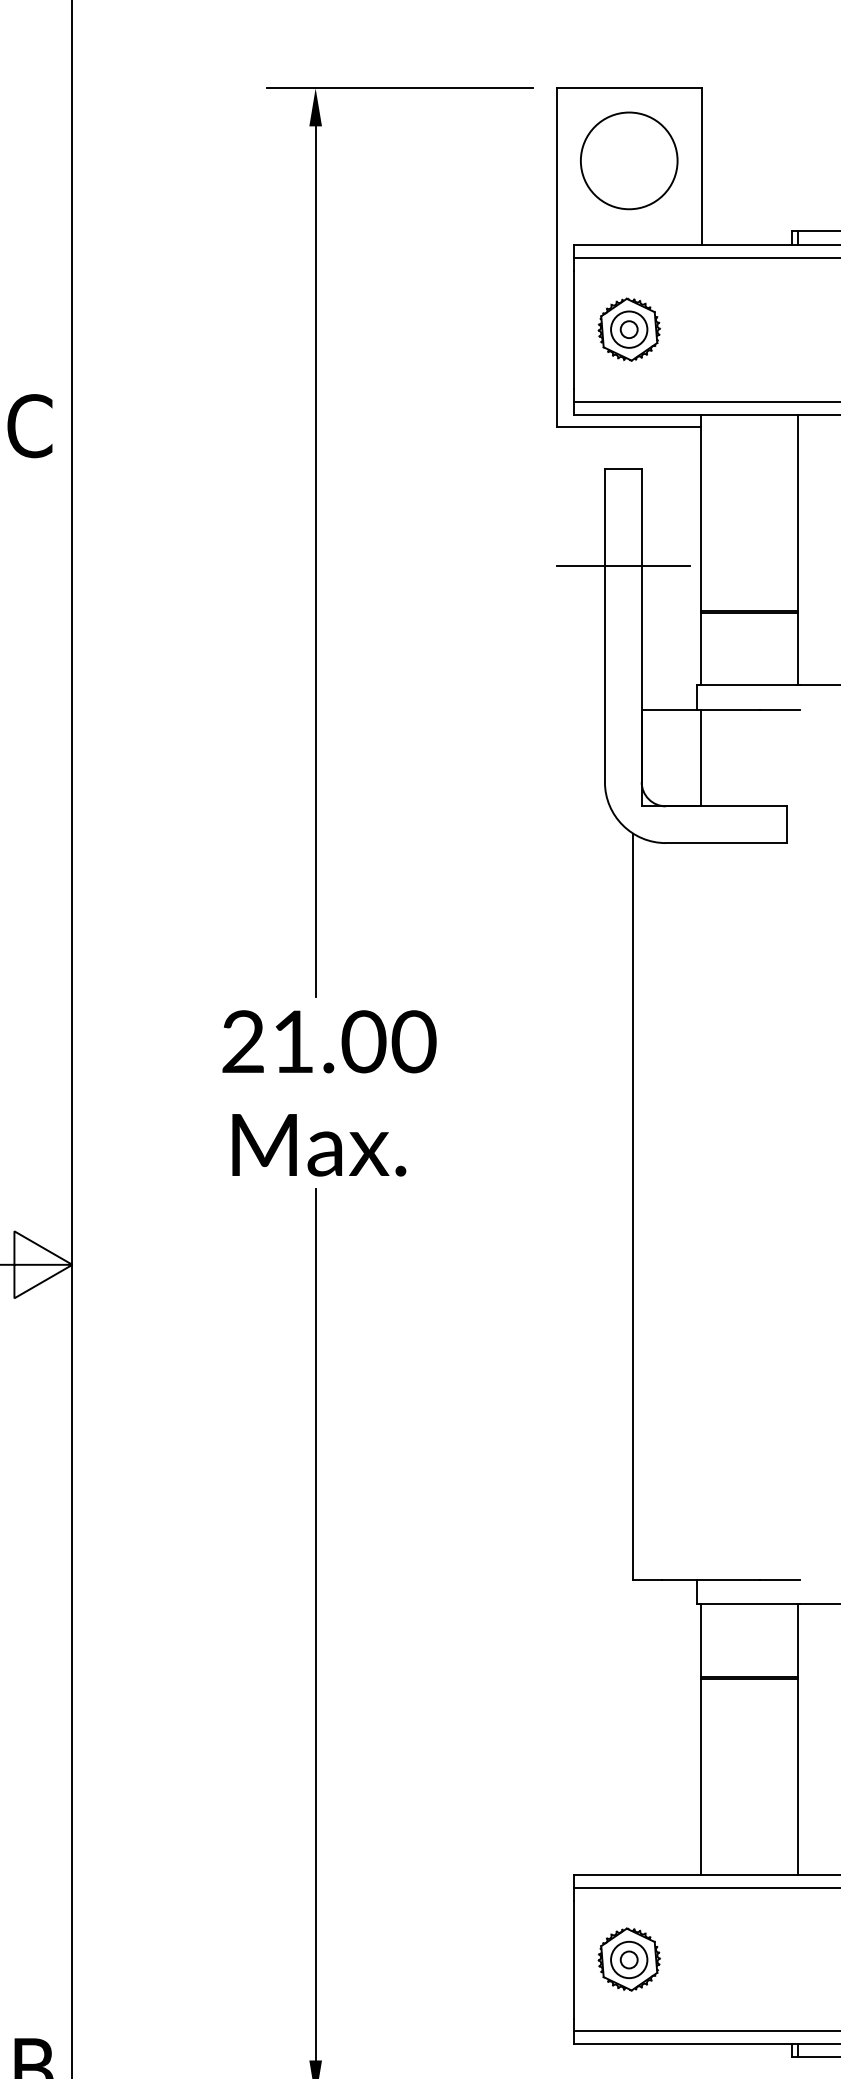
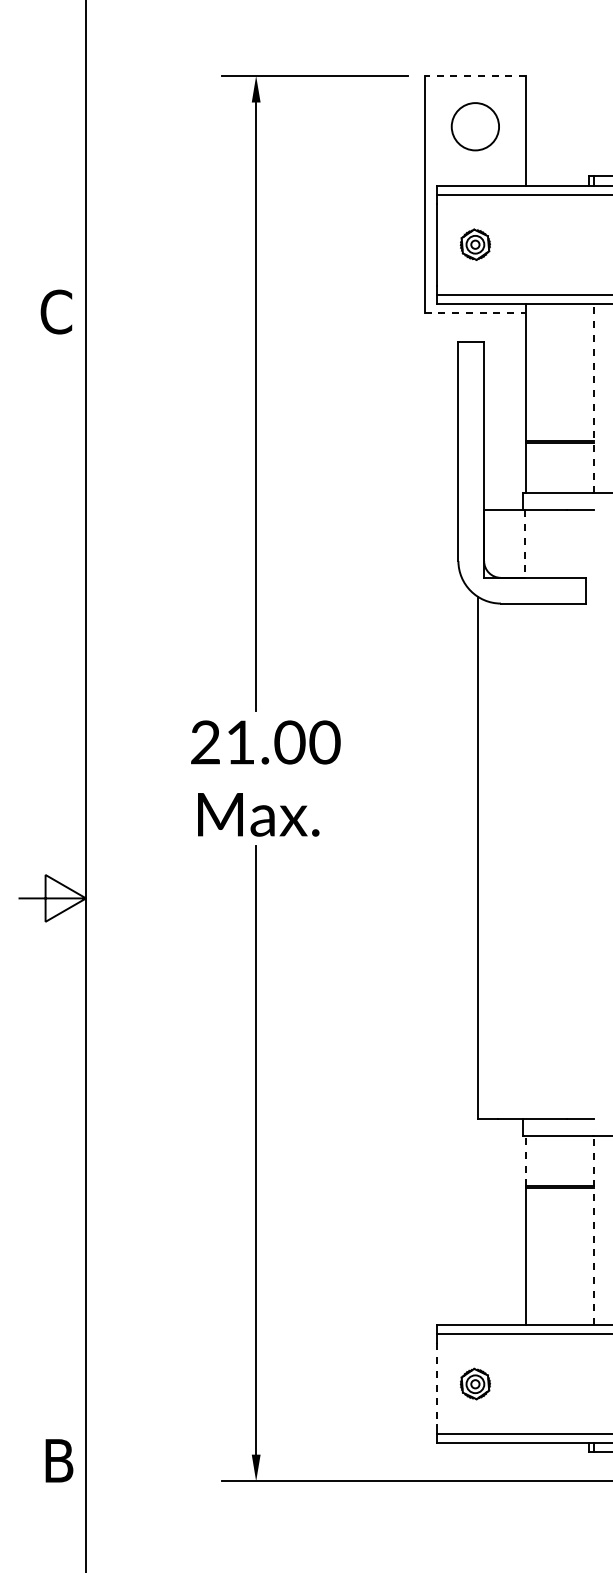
line: (629, 87) -> (475, 75), solid -> dashed
circle: (629, 160) -> (475, 126), size x0.7
part: (629, 329) -> (475, 244), size x0.7
line: (629, 426) -> (475, 312), solid -> dashed
line: (798, 549) -> (593, 398), solid -> dashed
line: (622, 565) -> (470, 409), removed
line: (700, 758) -> (525, 544), solid -> dashed
line: (700, 1639) -> (525, 1160), solid -> dashed
line: (798, 1739) -> (593, 1230), solid -> dashed
part: (629, 1958) -> (475, 1383), size x0.7
line: (573, 1960) -> (436, 1384), solid -> dashed

